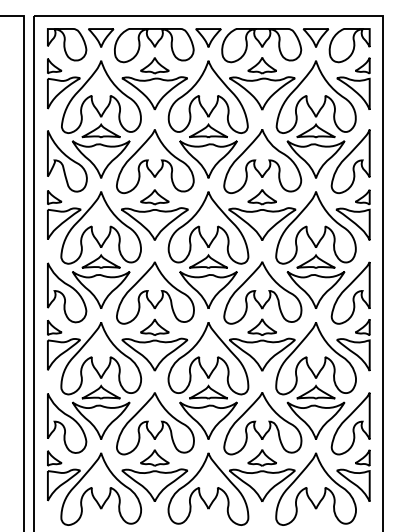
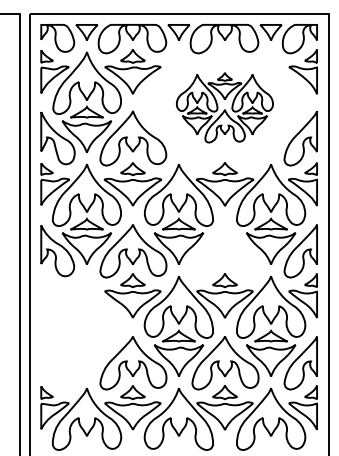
part: (261, 125) -> (224, 107), size x0.6
part: (262, 292) -> (225, 250), removed
part: (94, 386) -> (81, 331), removed

